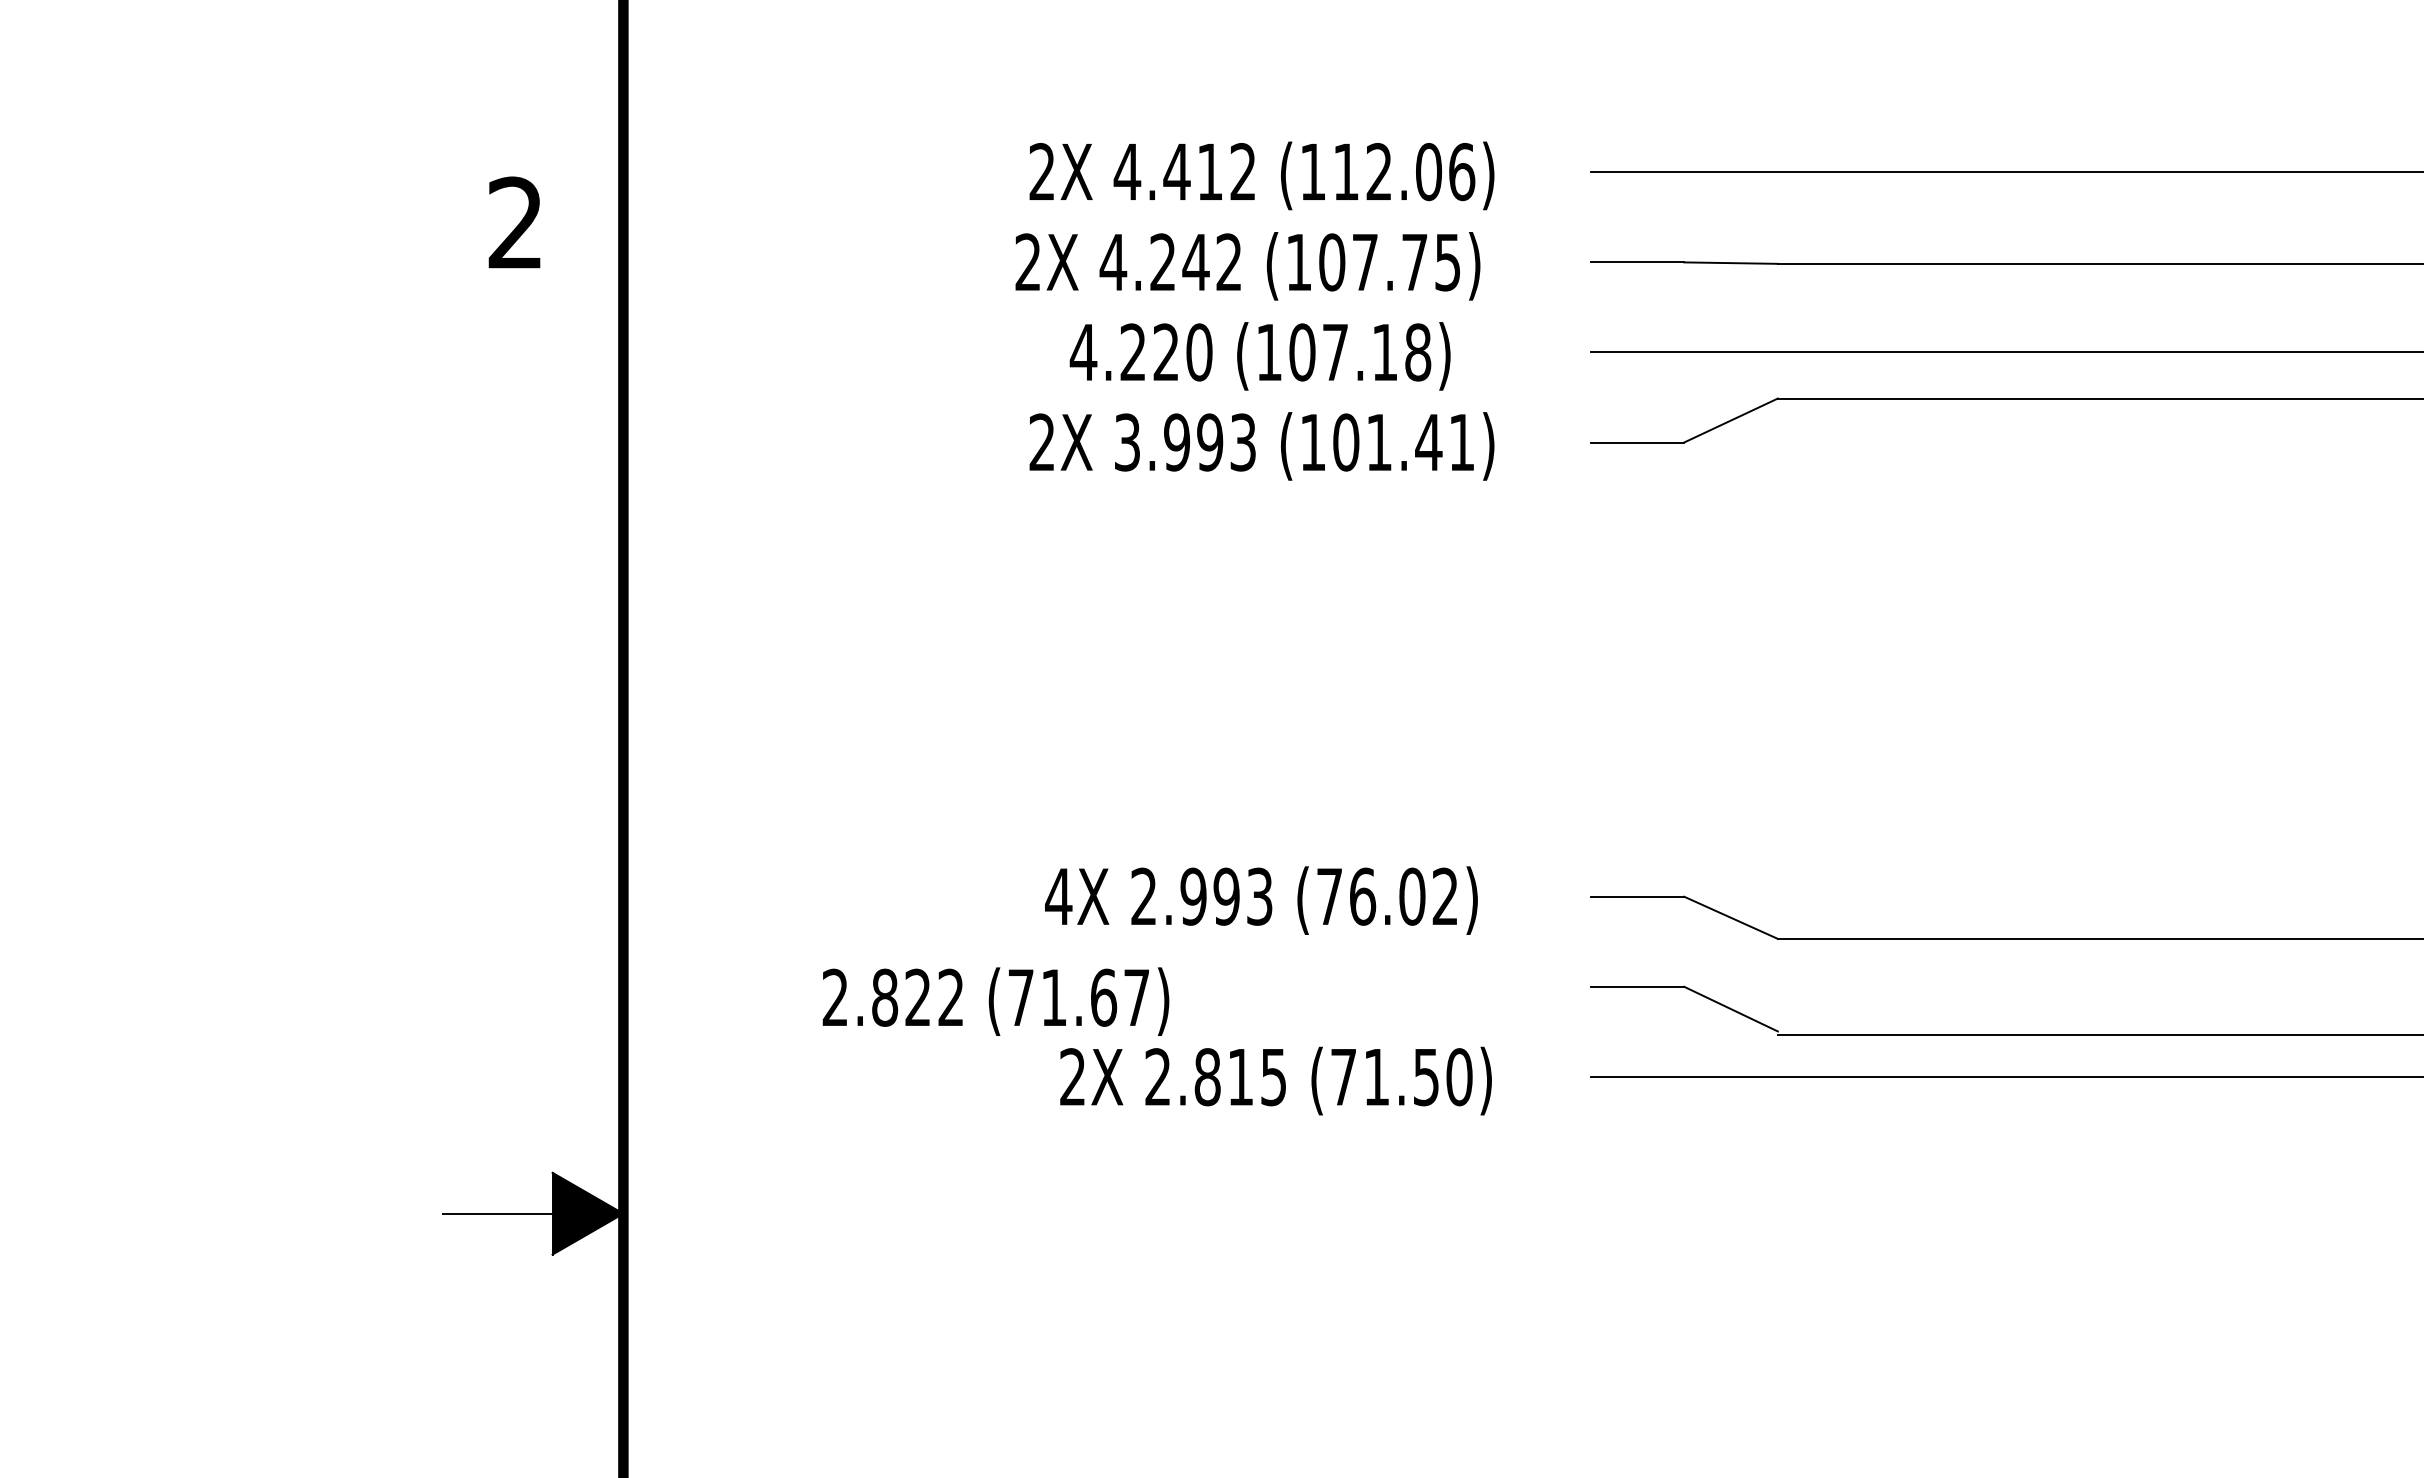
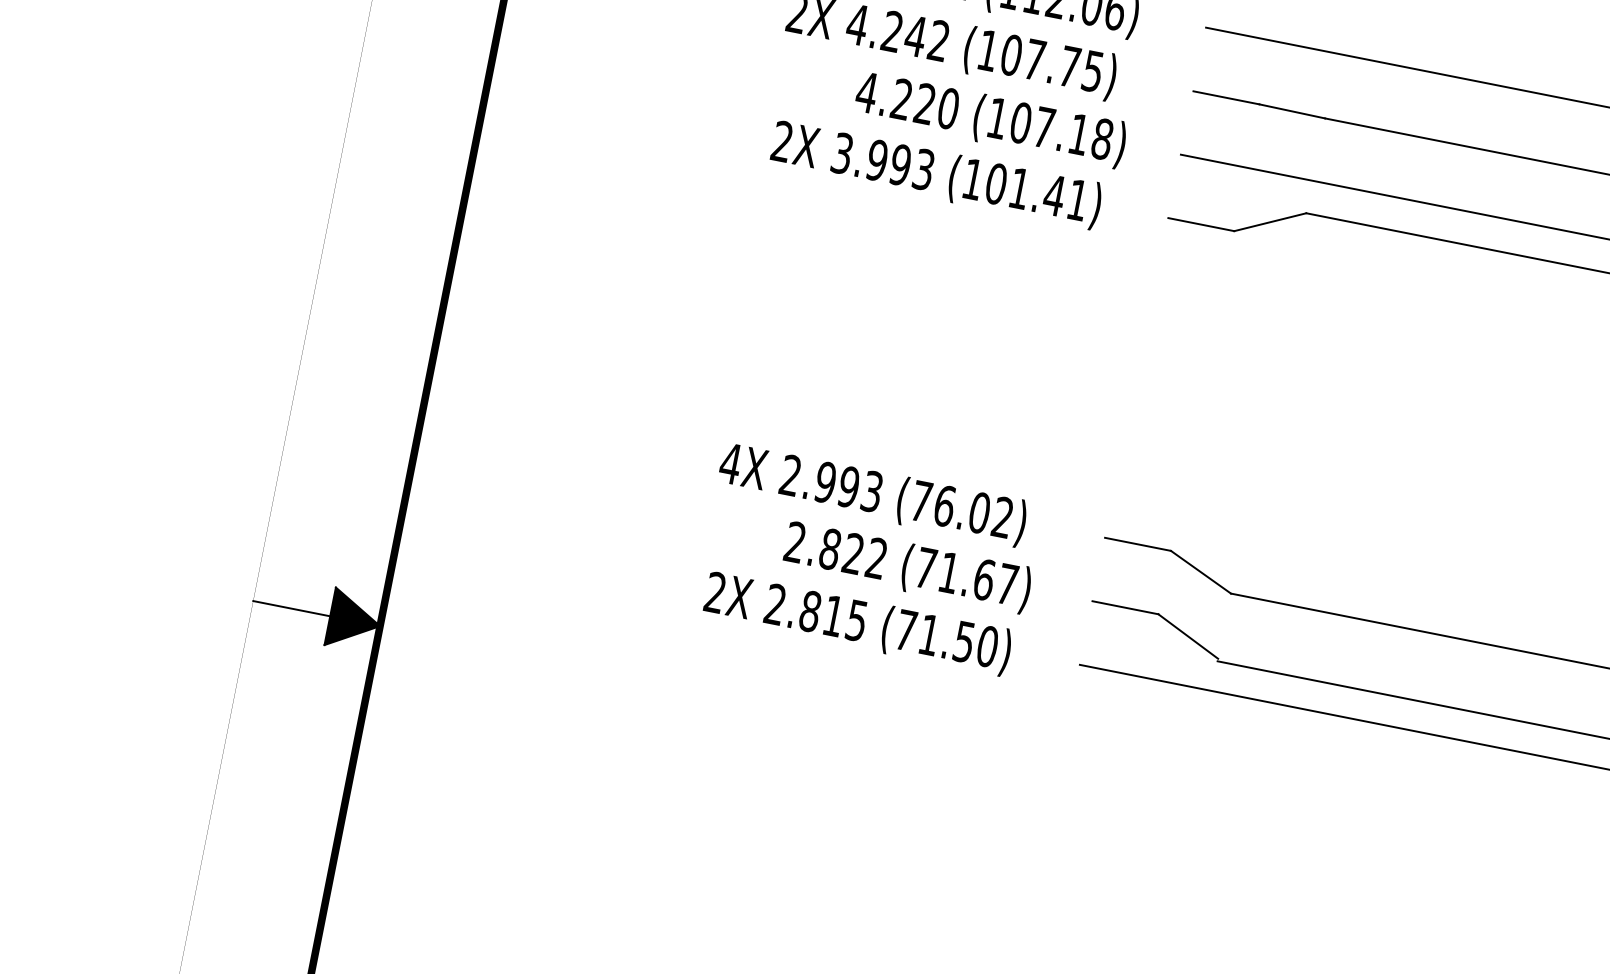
text: (1259, 356) -> (990, 119), moved
text: (995, 1001) -> (907, 567), moved

